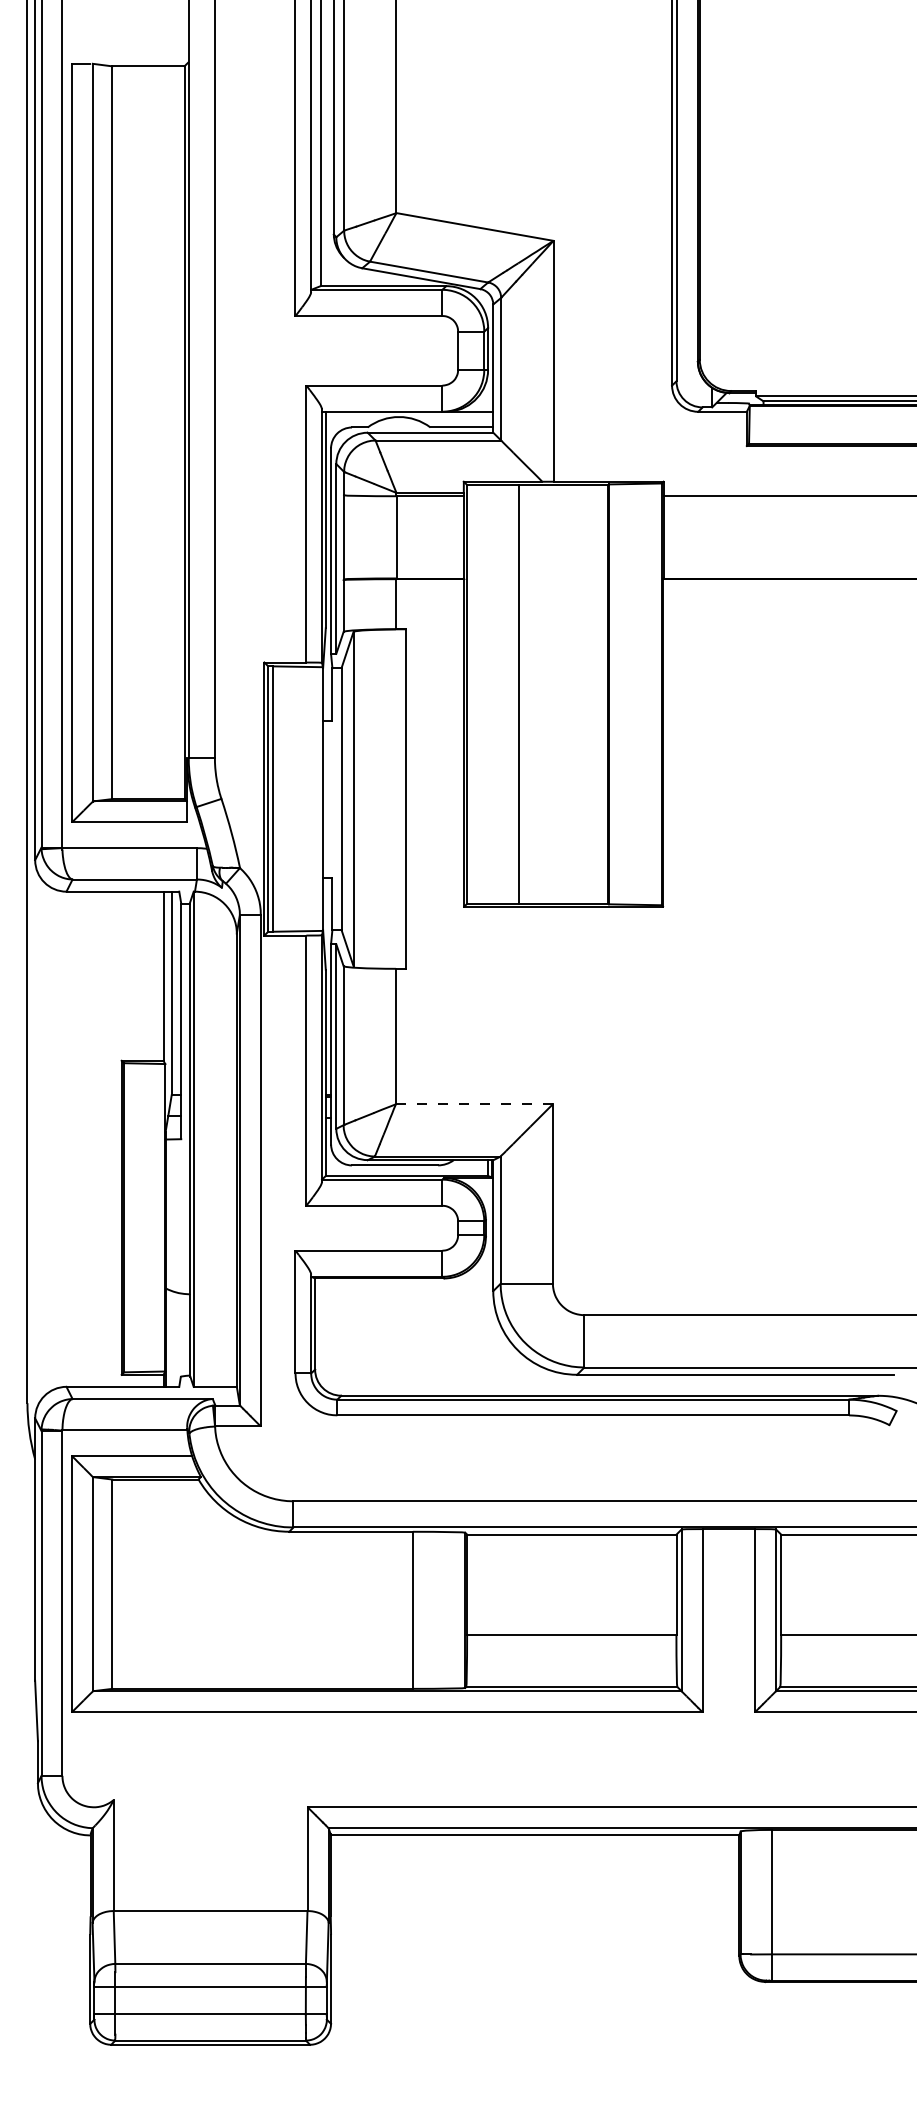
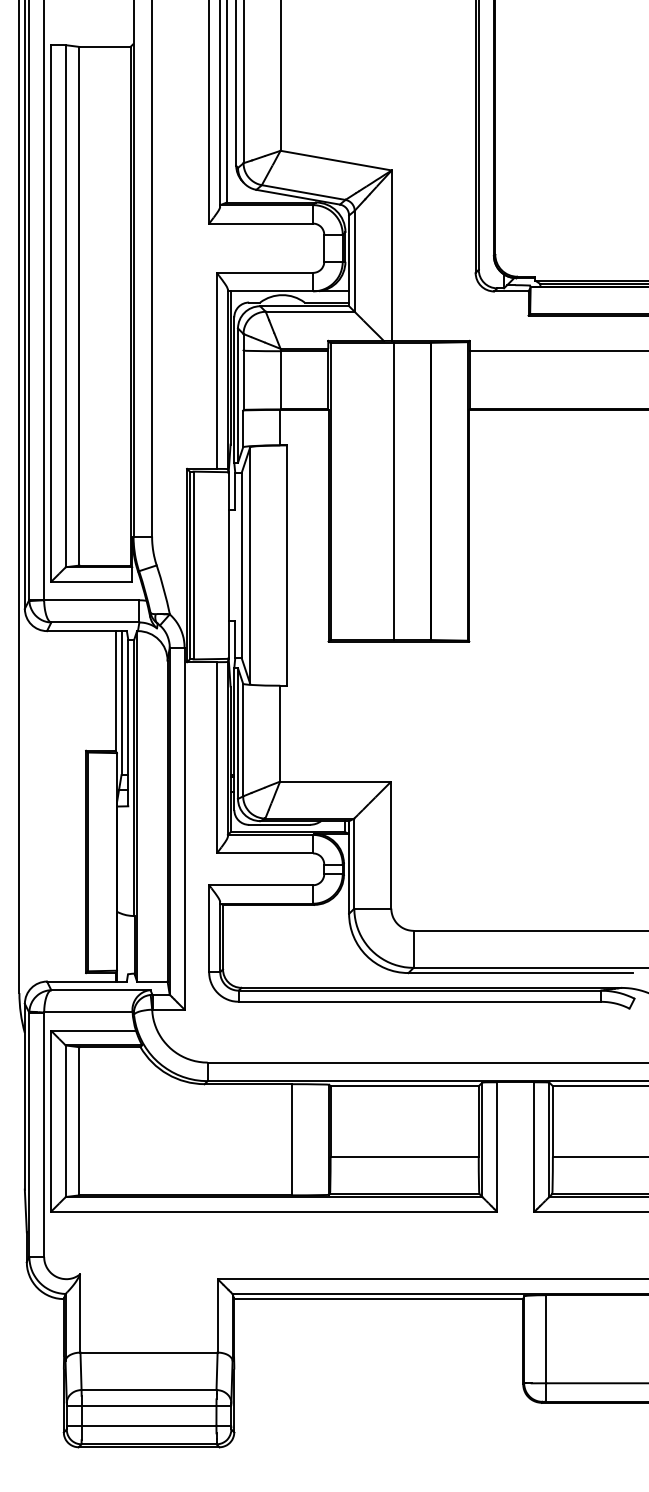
line: (518, 694) -> (393, 491), moved
line: (474, 1104) -> (335, 781), dashed -> solid

